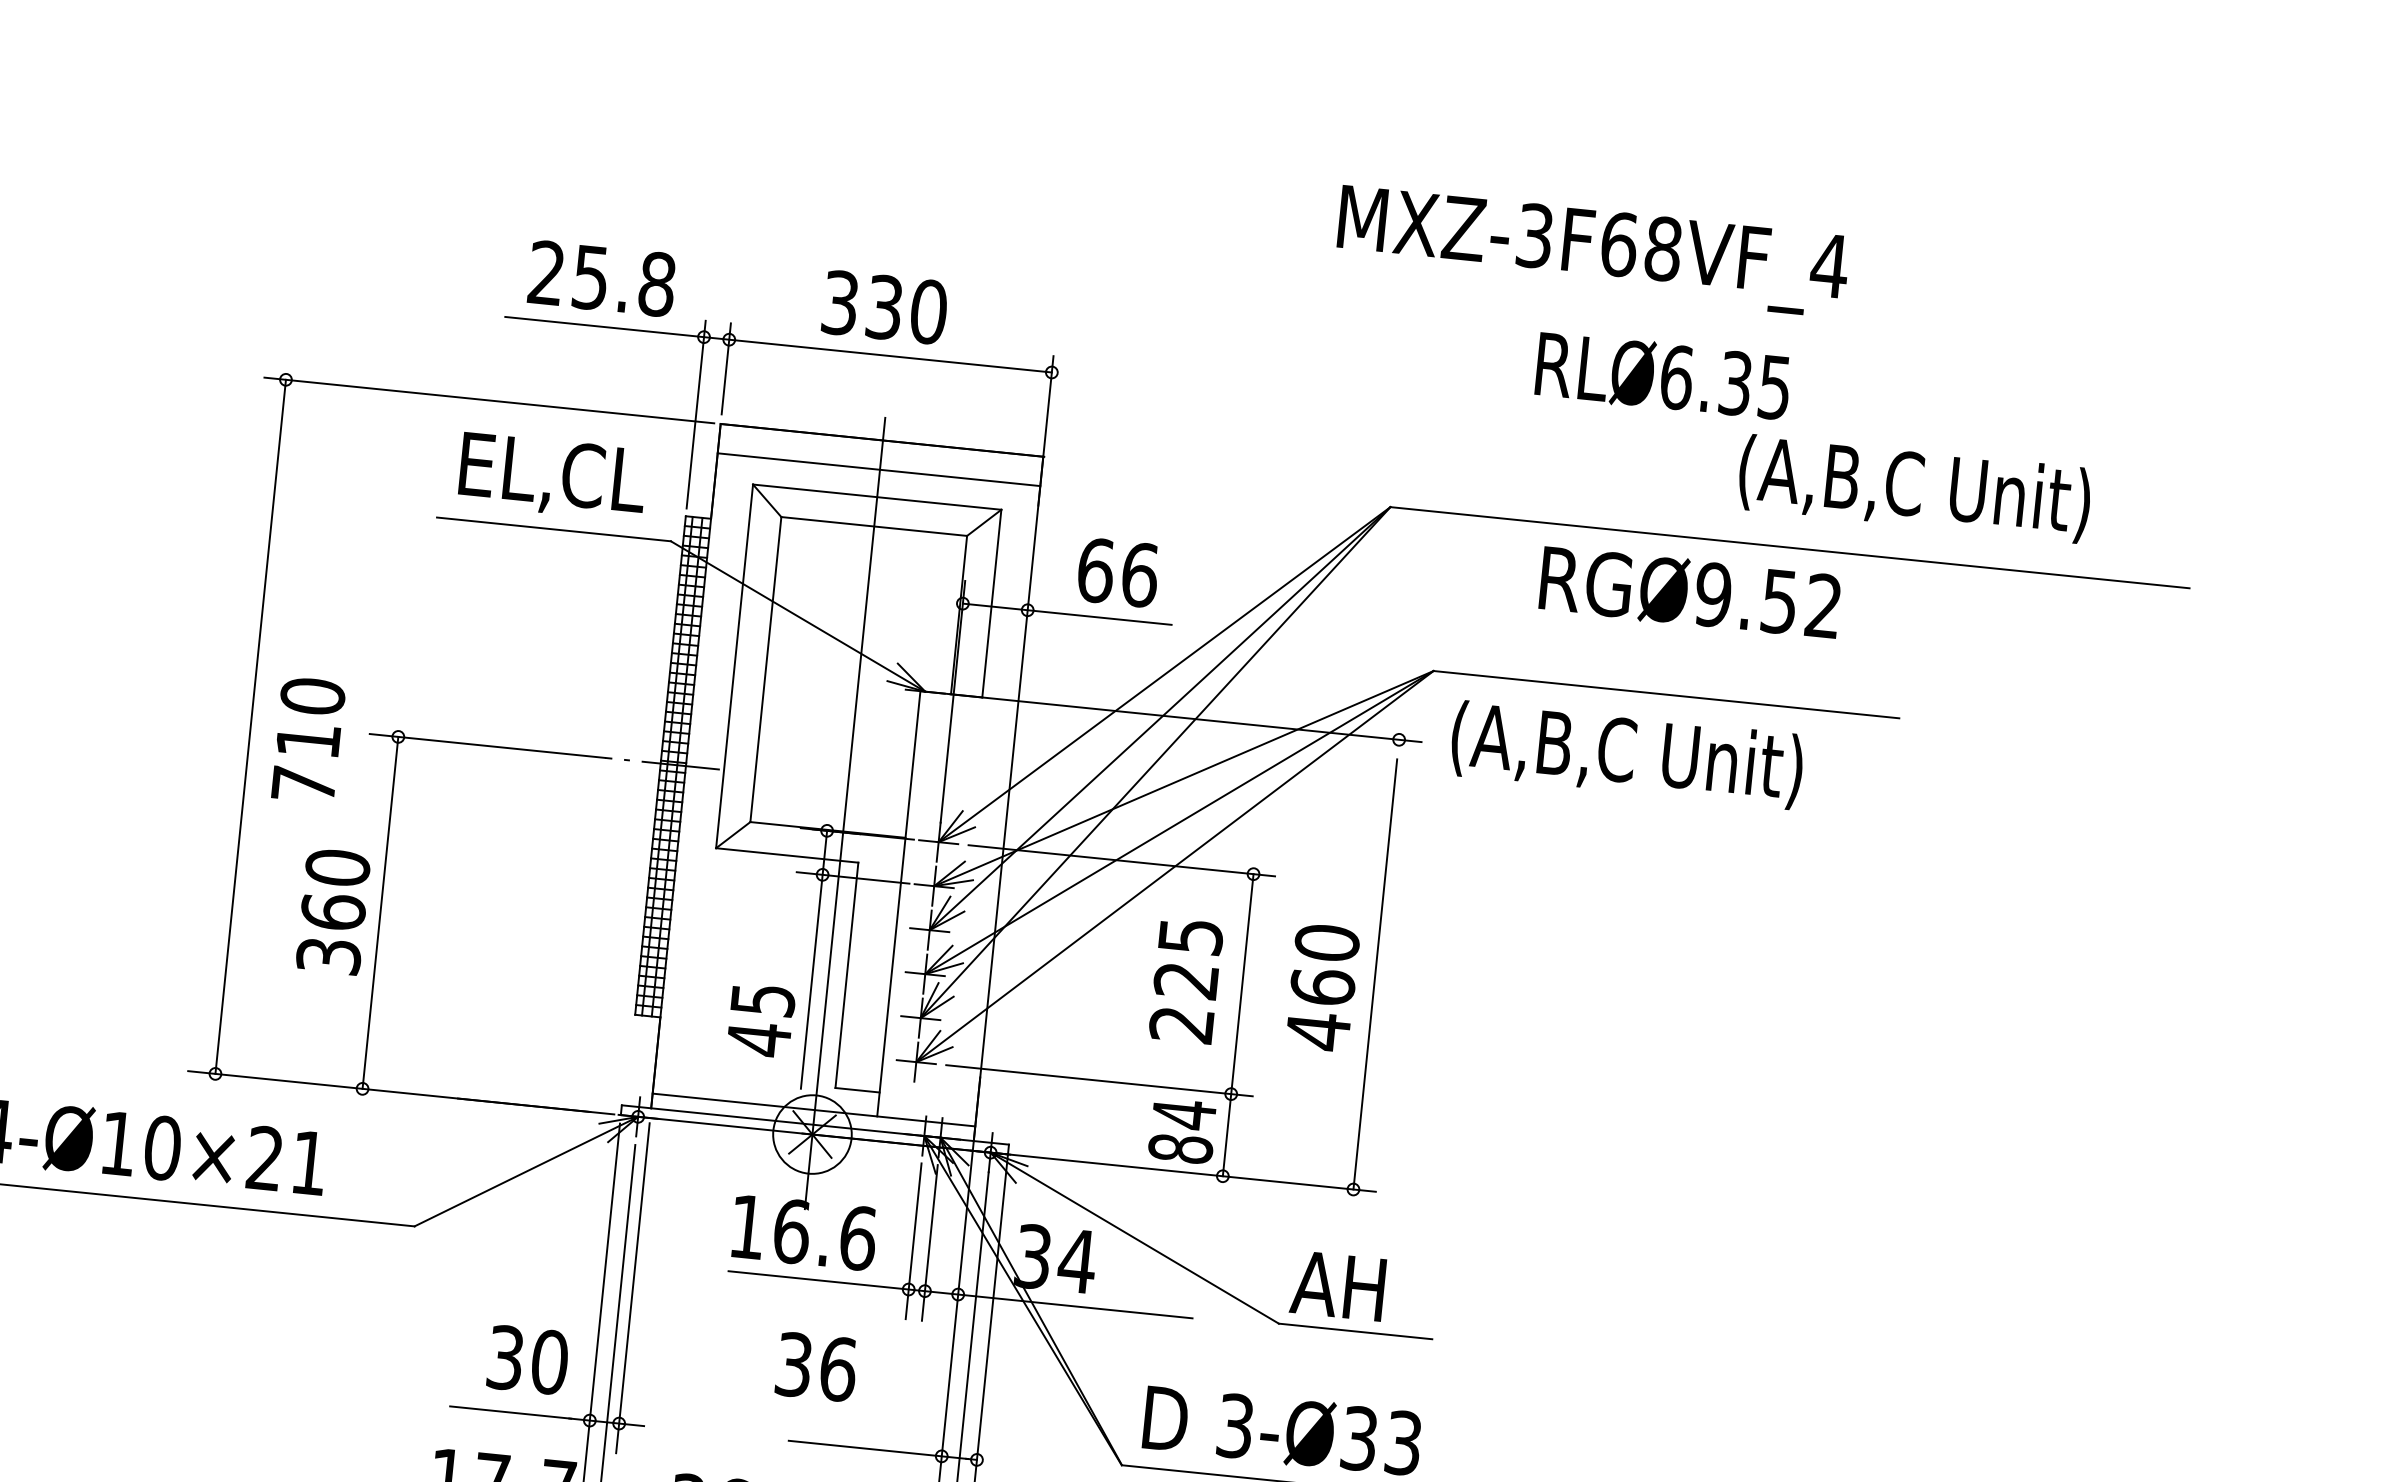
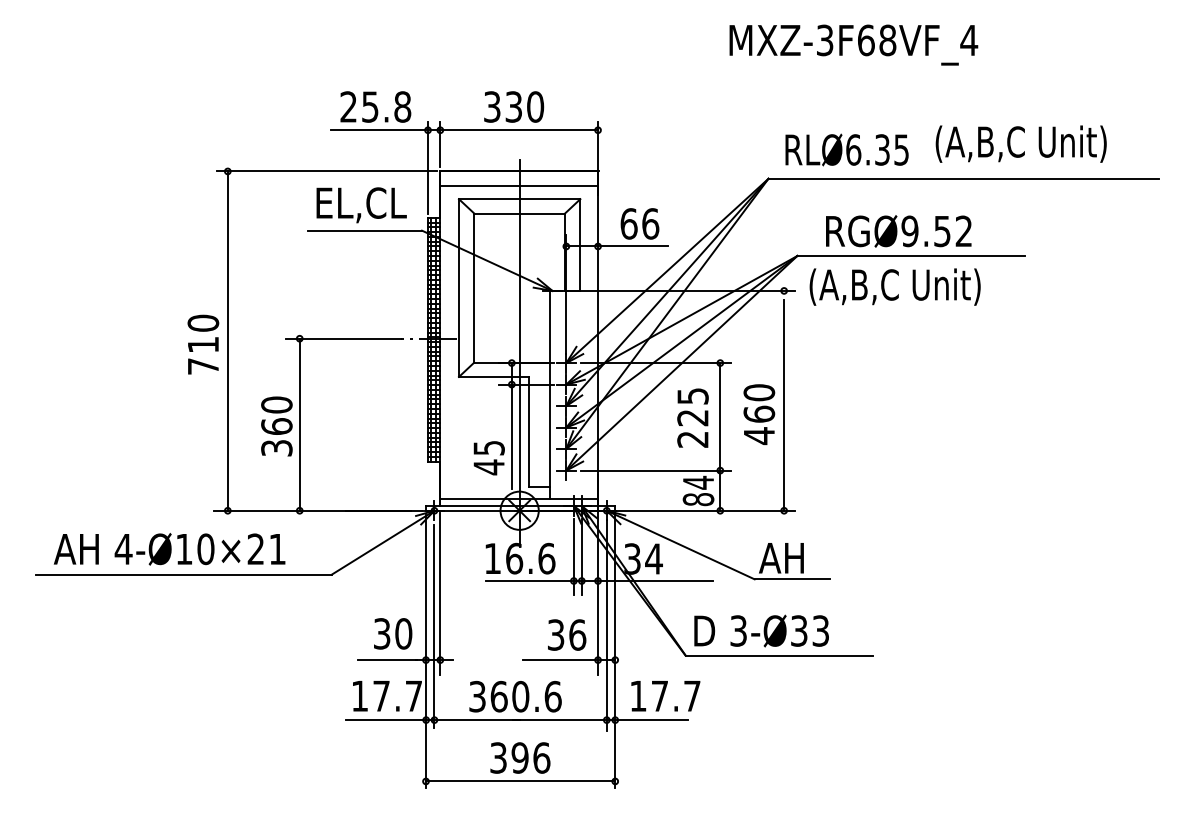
text: (1662, 375) -> (846, 149), moved
text: (1689, 592) -> (898, 231), moved
text: (308, 739) -> (203, 344), moved
text: (817, 1365) -> (567, 634), moved

